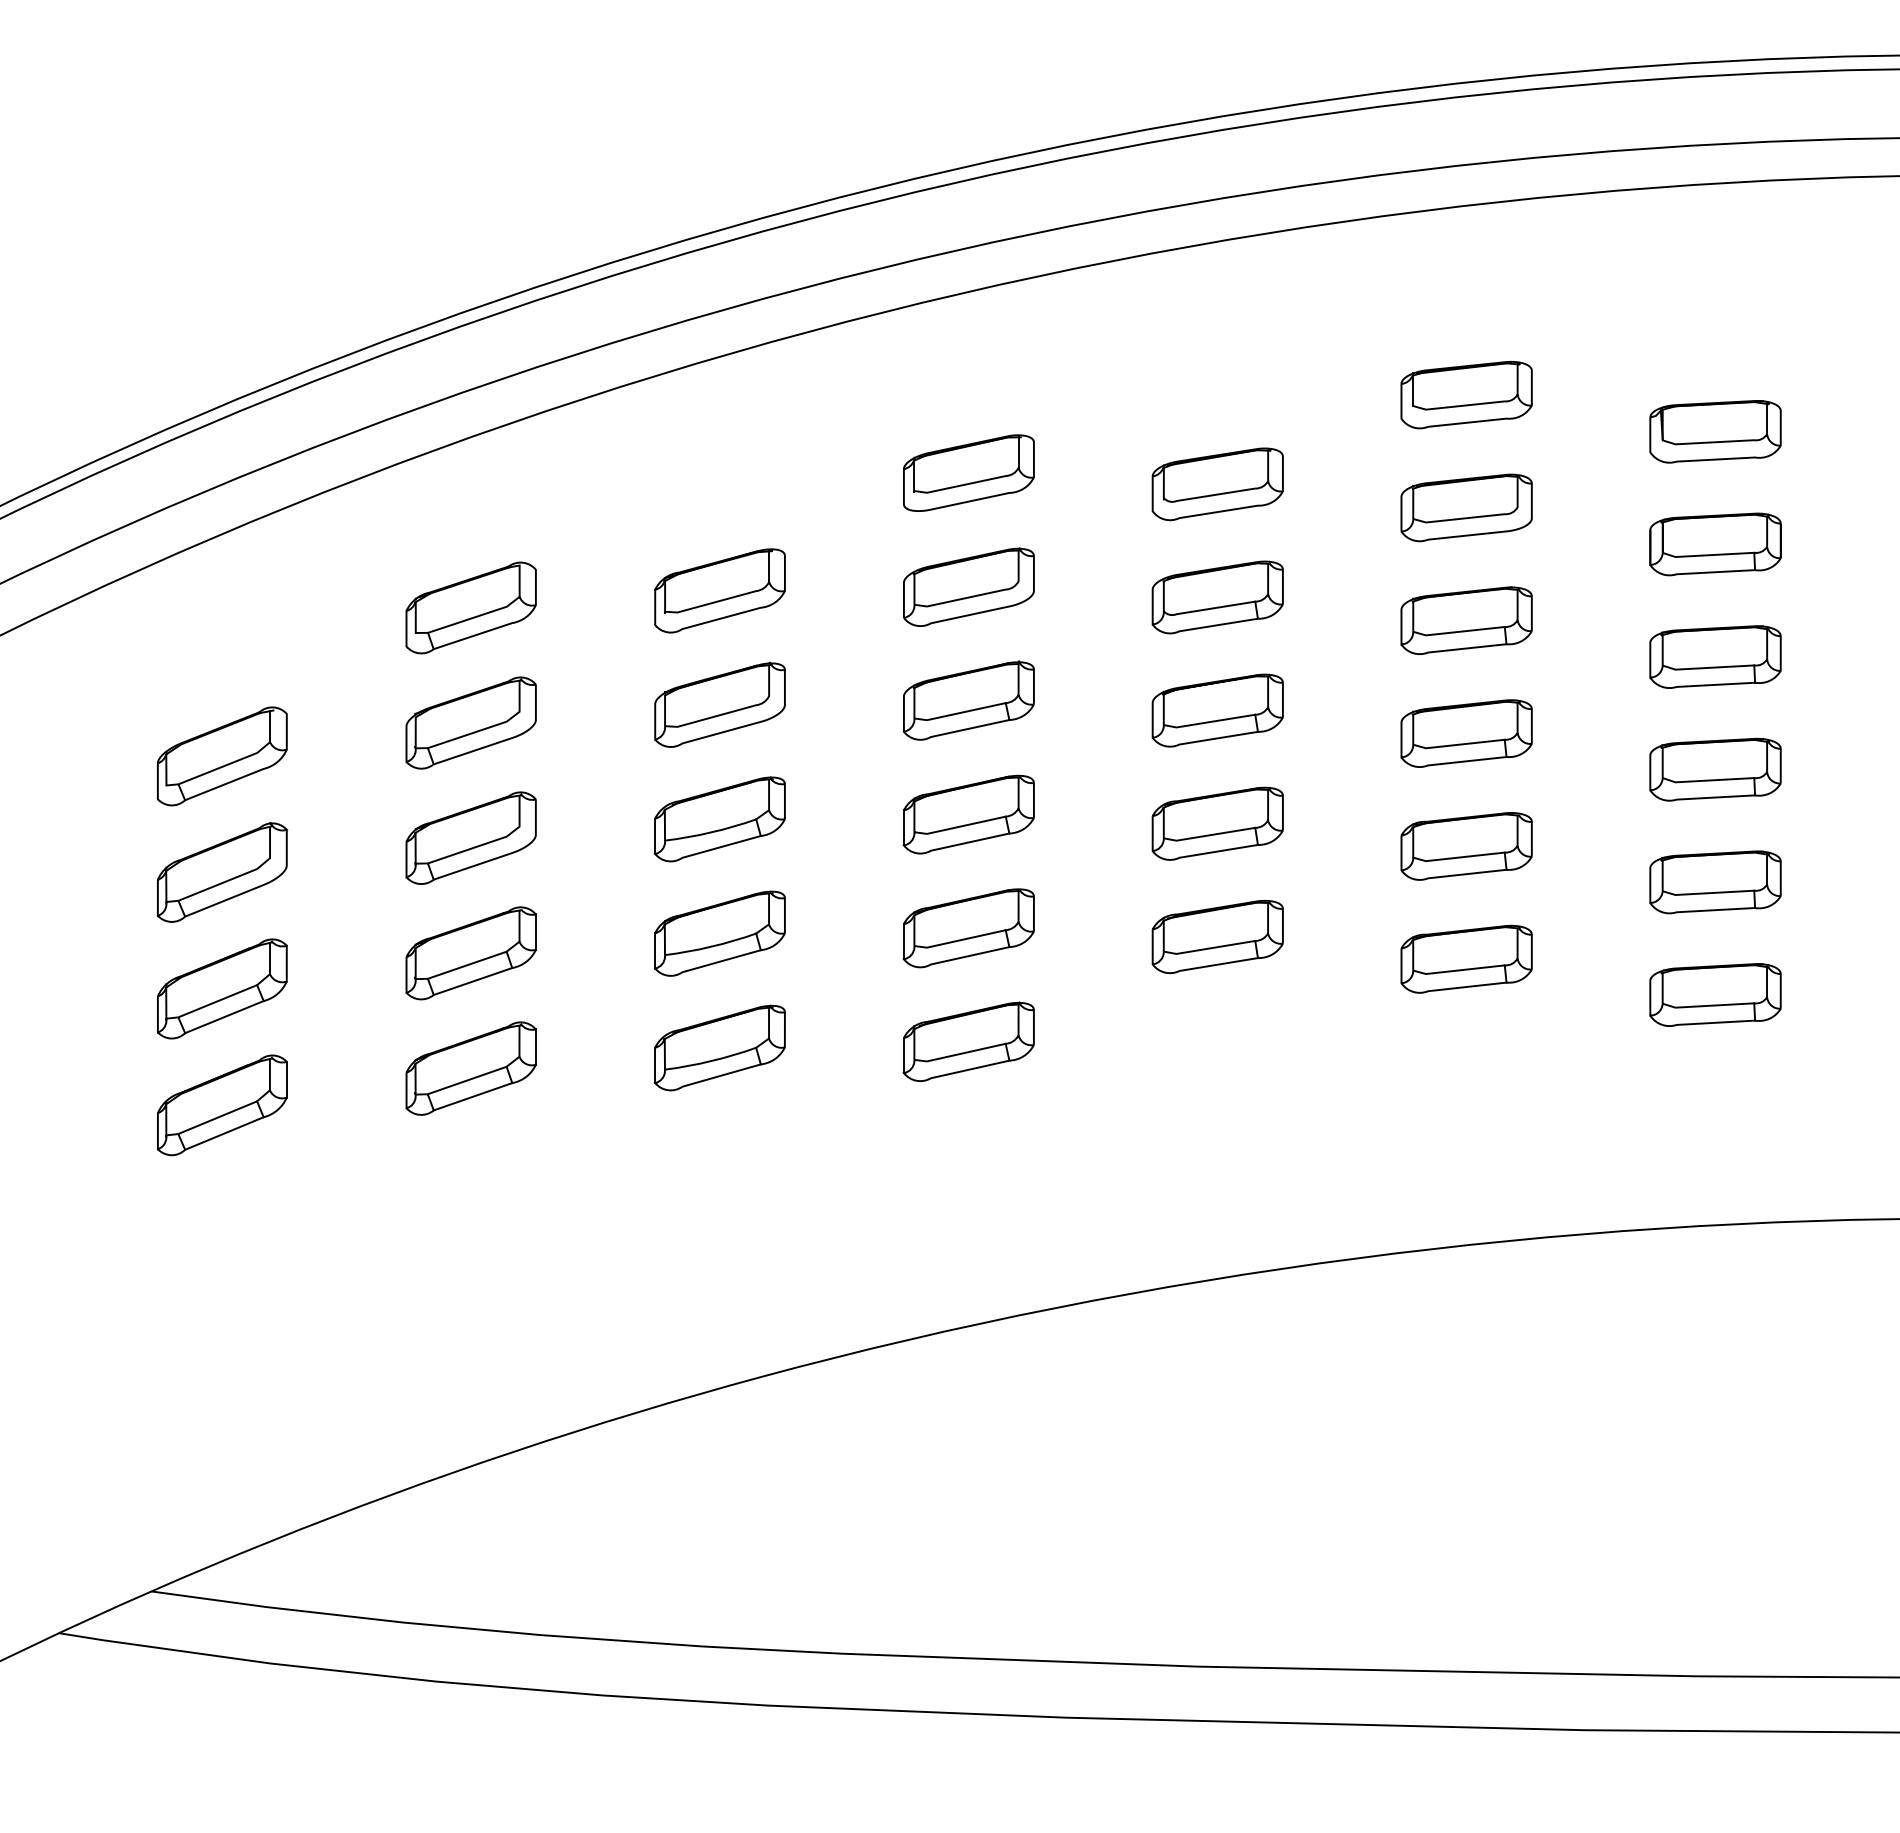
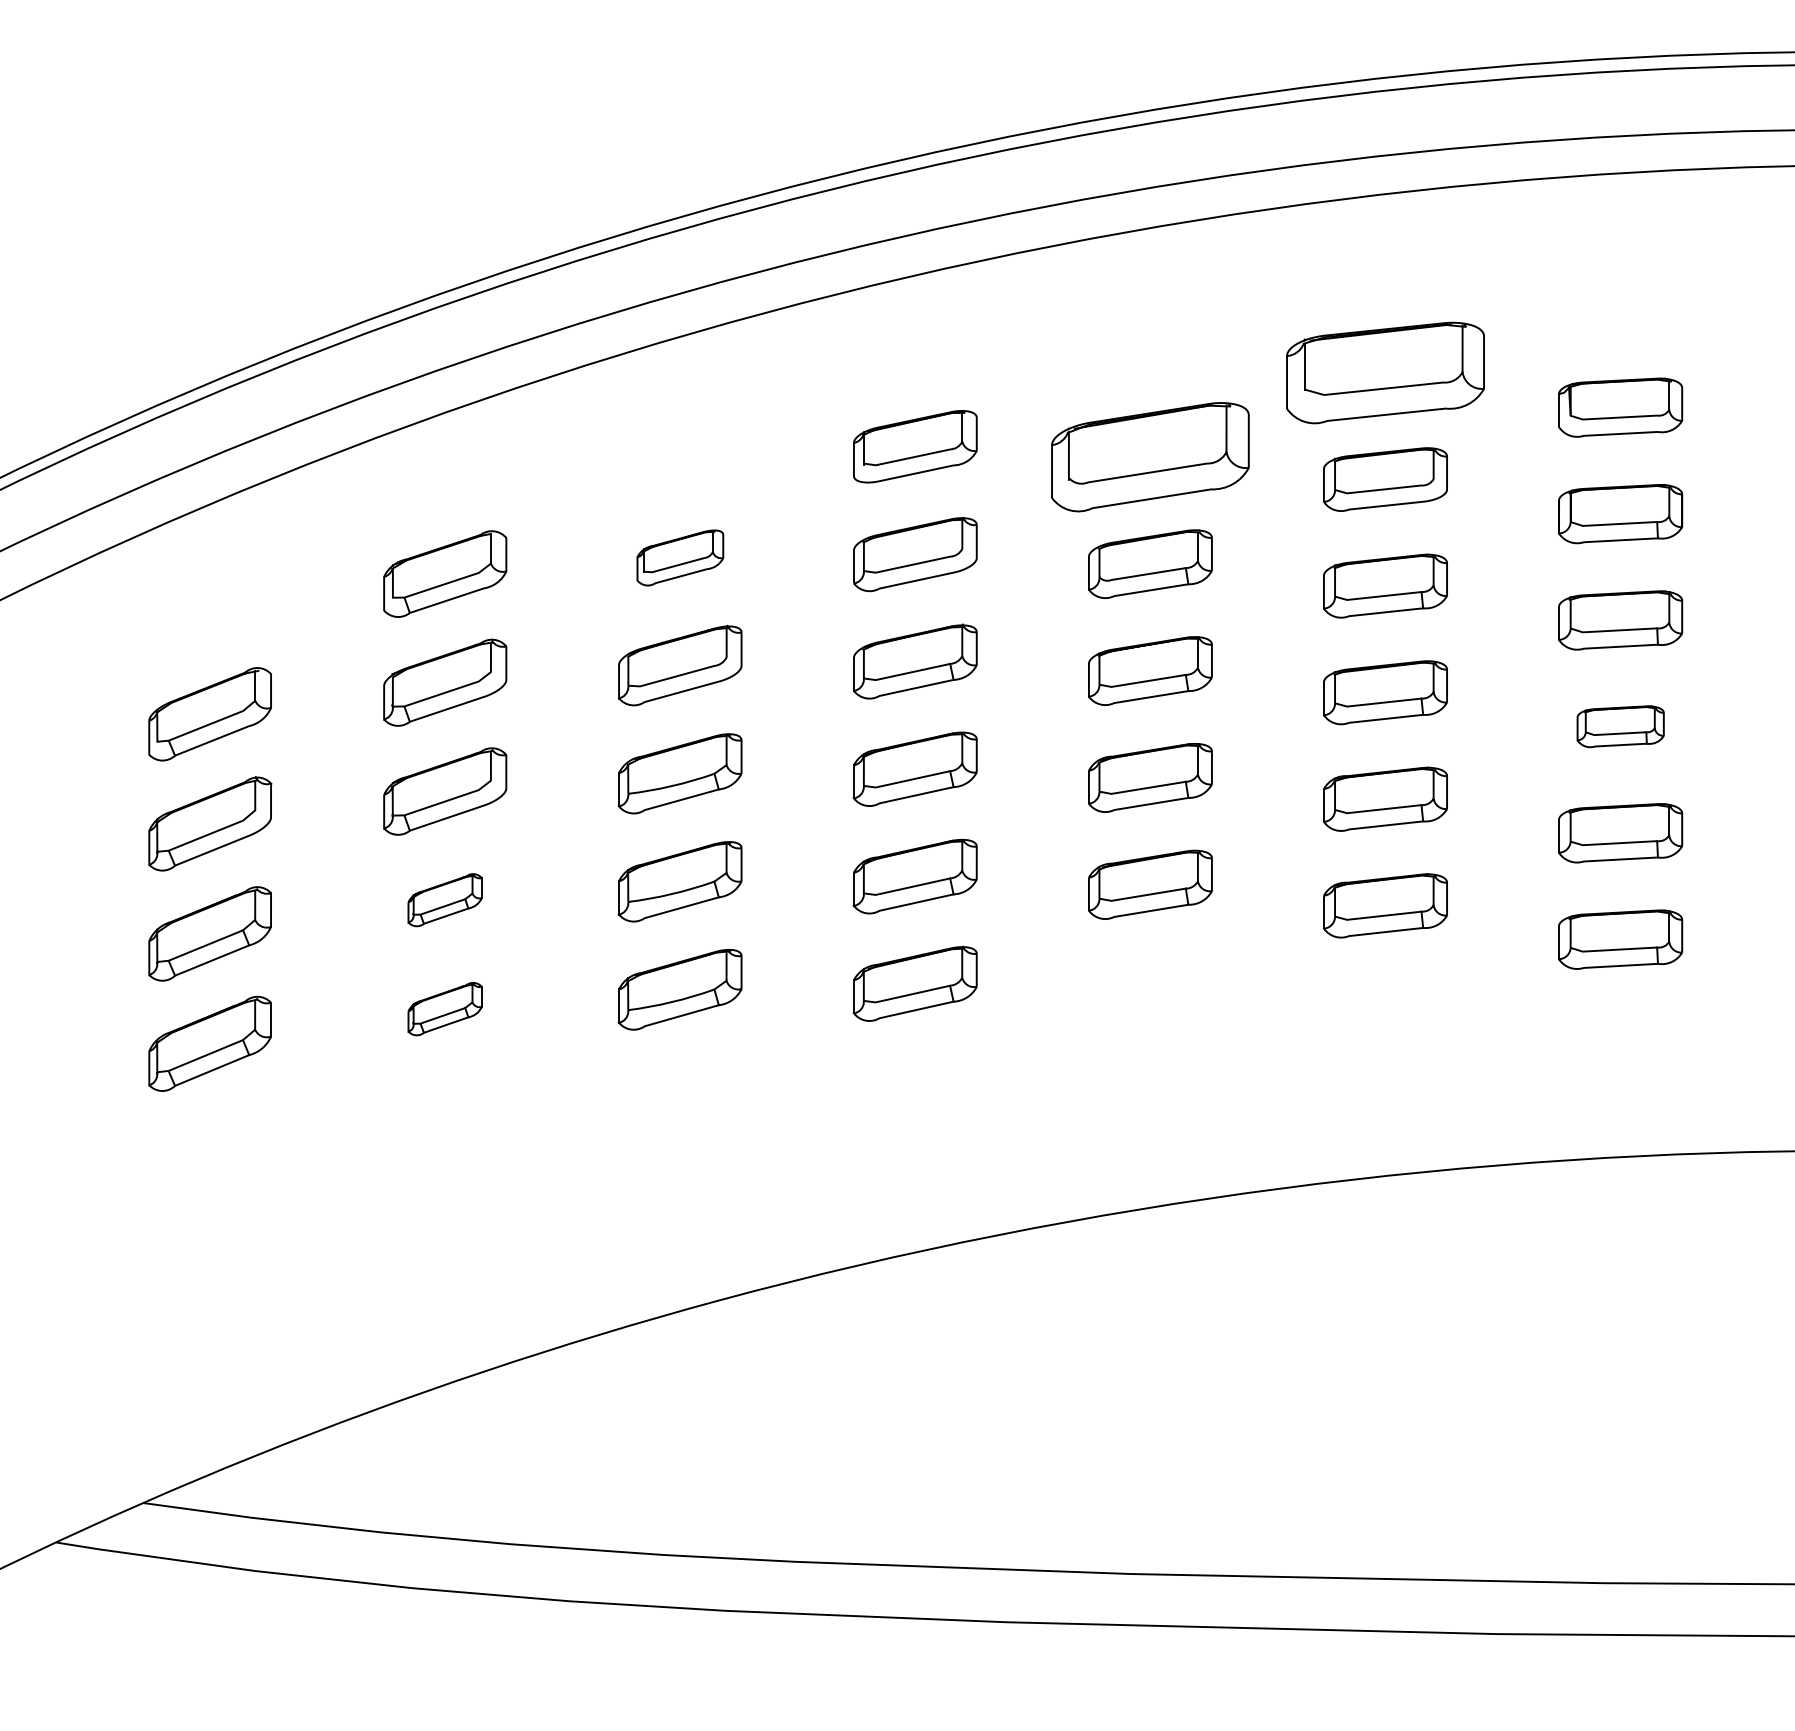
part: (1466, 394) -> (1385, 372), size x1.6
part: (1217, 484) -> (1150, 457), size x1.6
part: (720, 590) -> (680, 557), size x0.7
part: (1715, 769) -> (1620, 726), size x0.7
part: (470, 952) -> (444, 899), size x0.6
part: (470, 1067) -> (444, 1008), size x0.6

